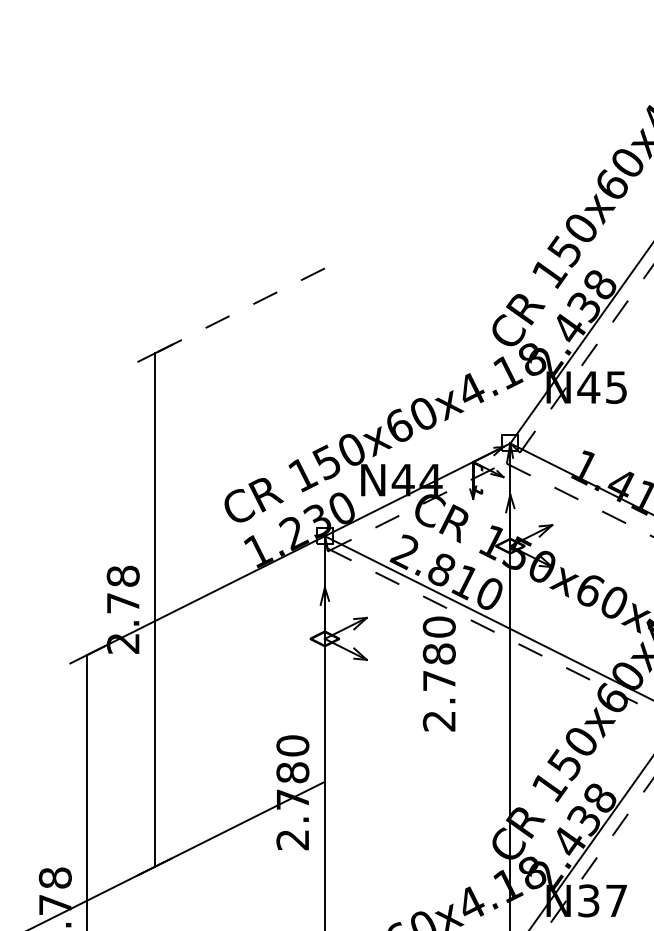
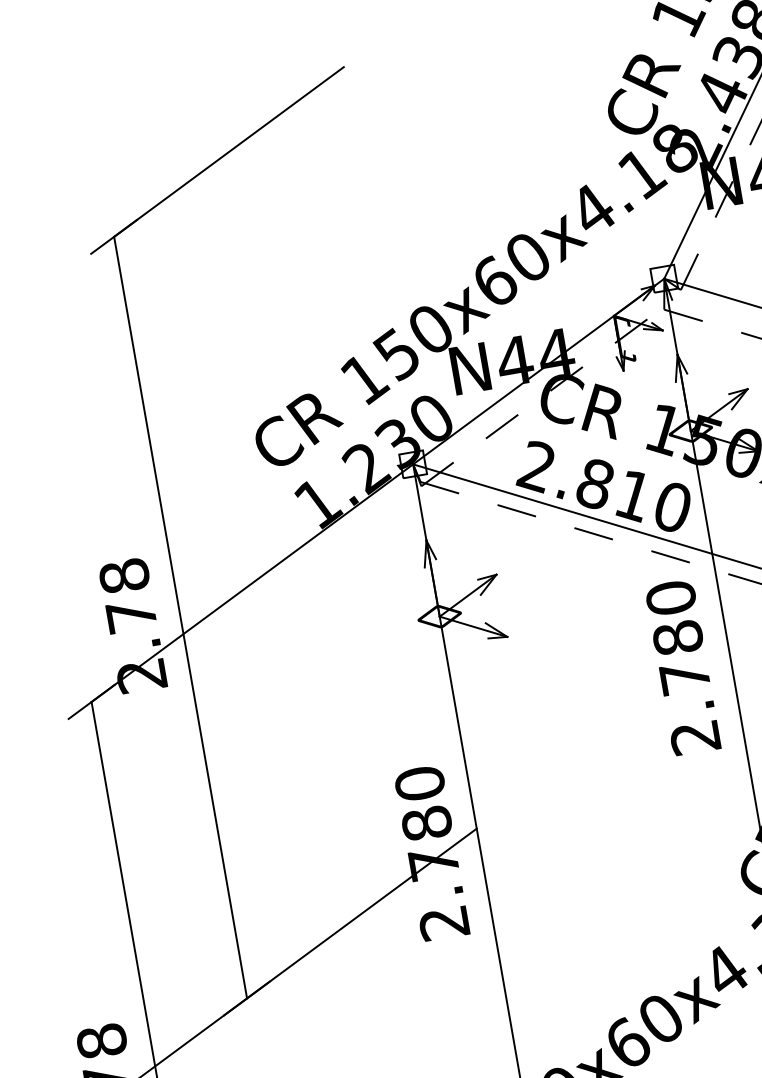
line: (240, 310) -> (229, 151), dashed -> solid
text: (438, 673) -> (681, 667), moved

